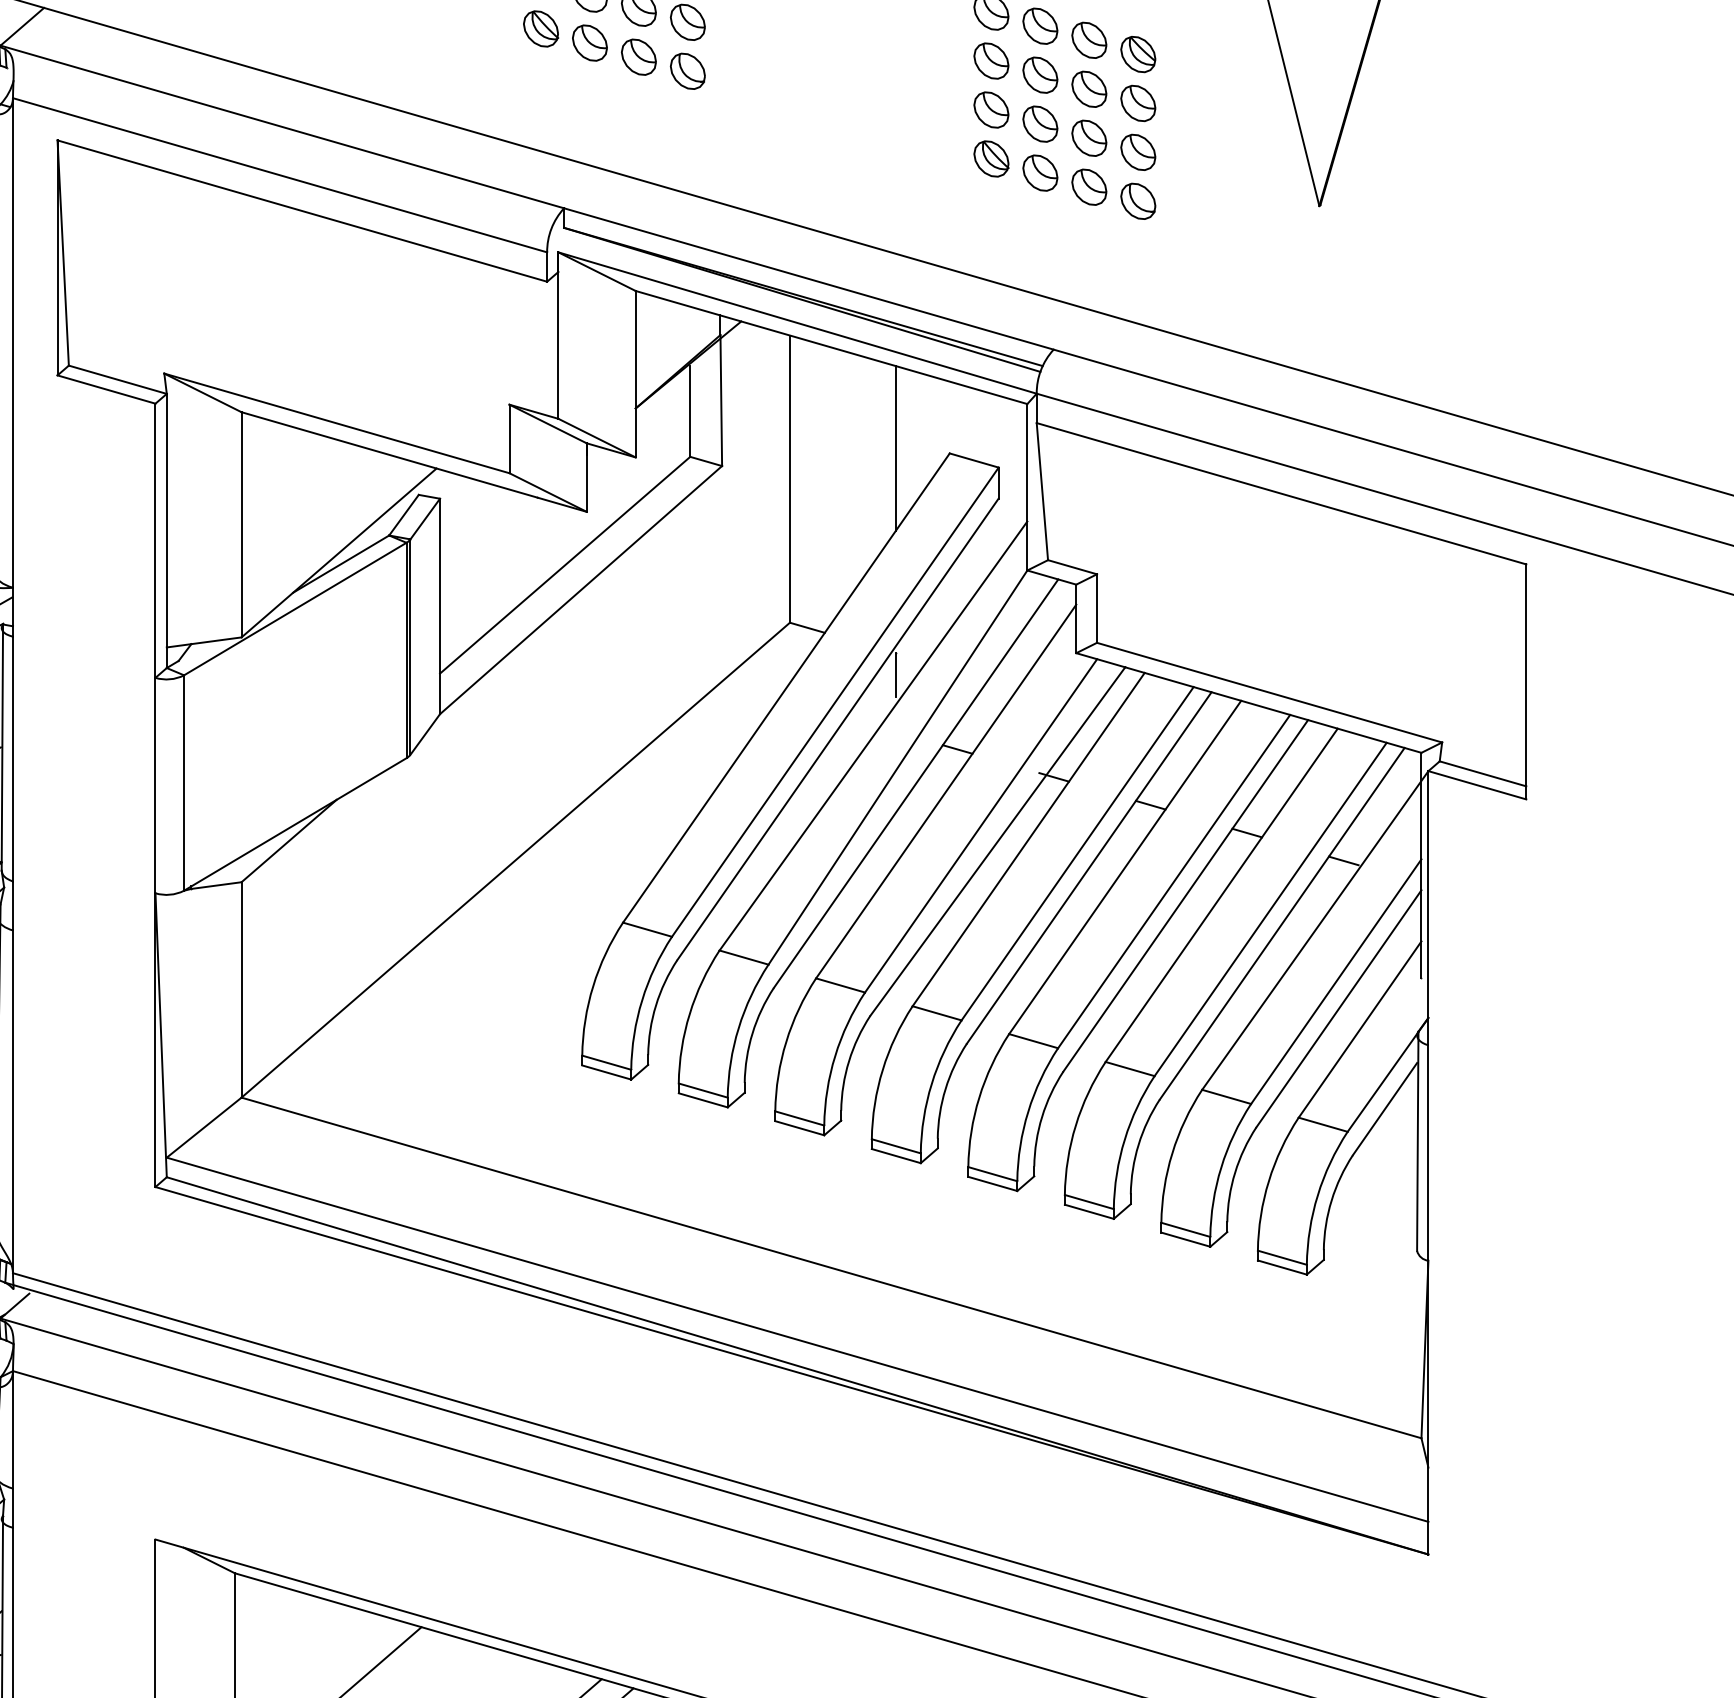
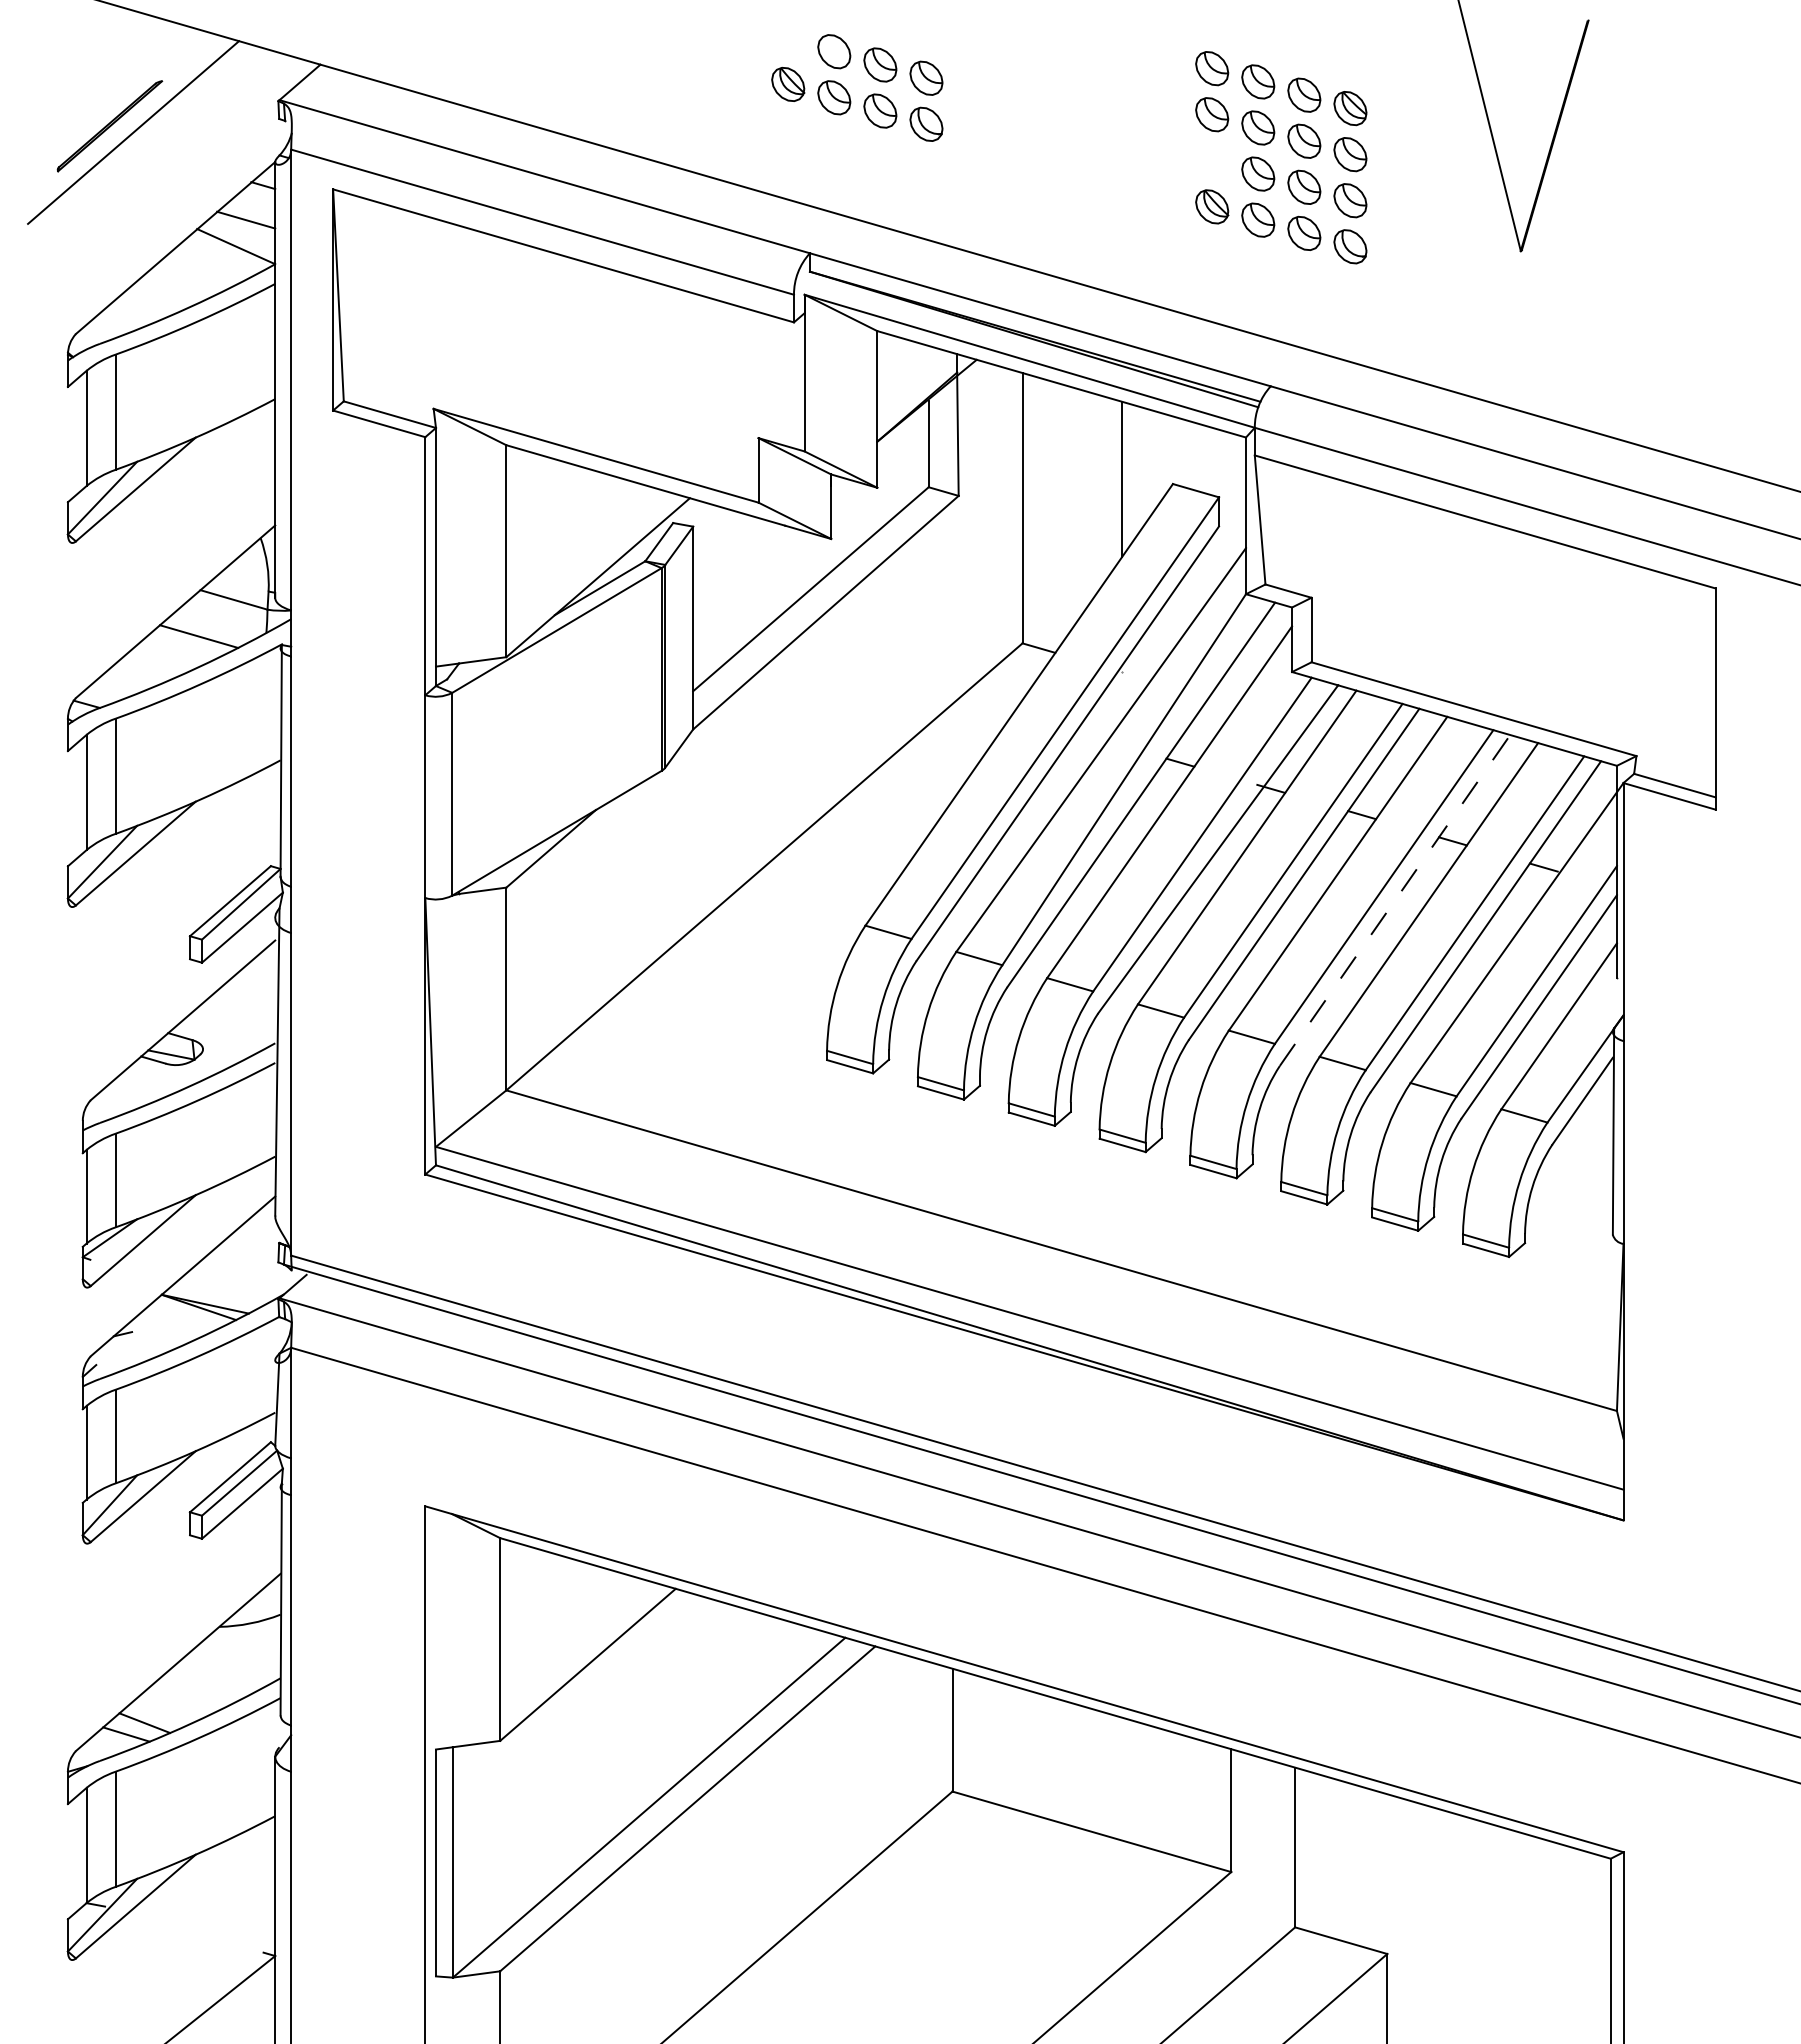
part: (991, 109) -> (1212, 160), removed
line: (896, 674) -> (1122, 692), removed
line: (1186, 895) -> (1395, 900), solid -> dashed

